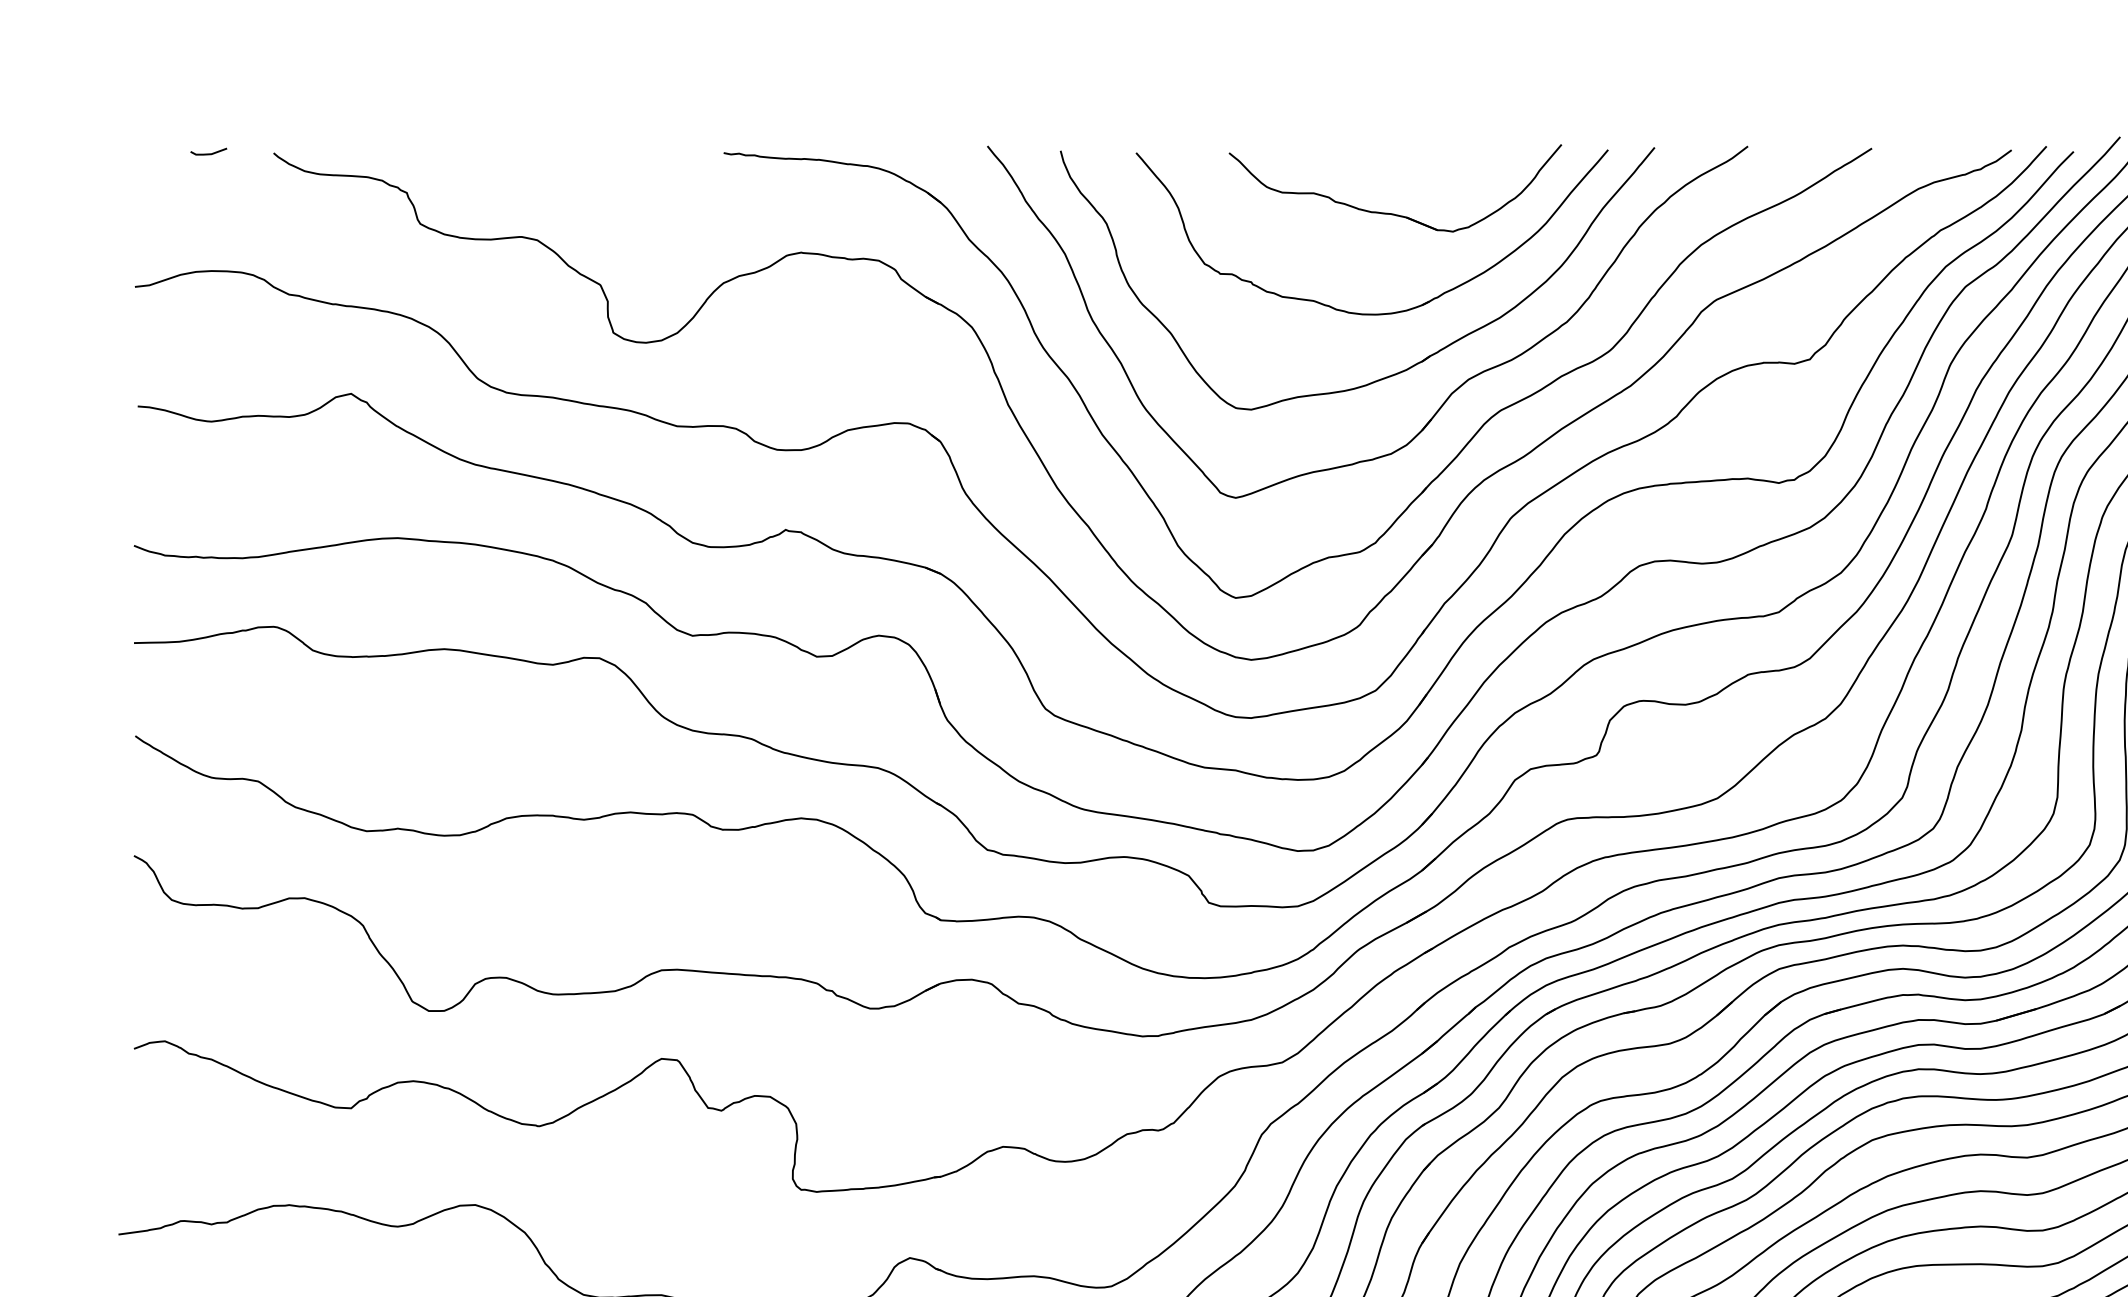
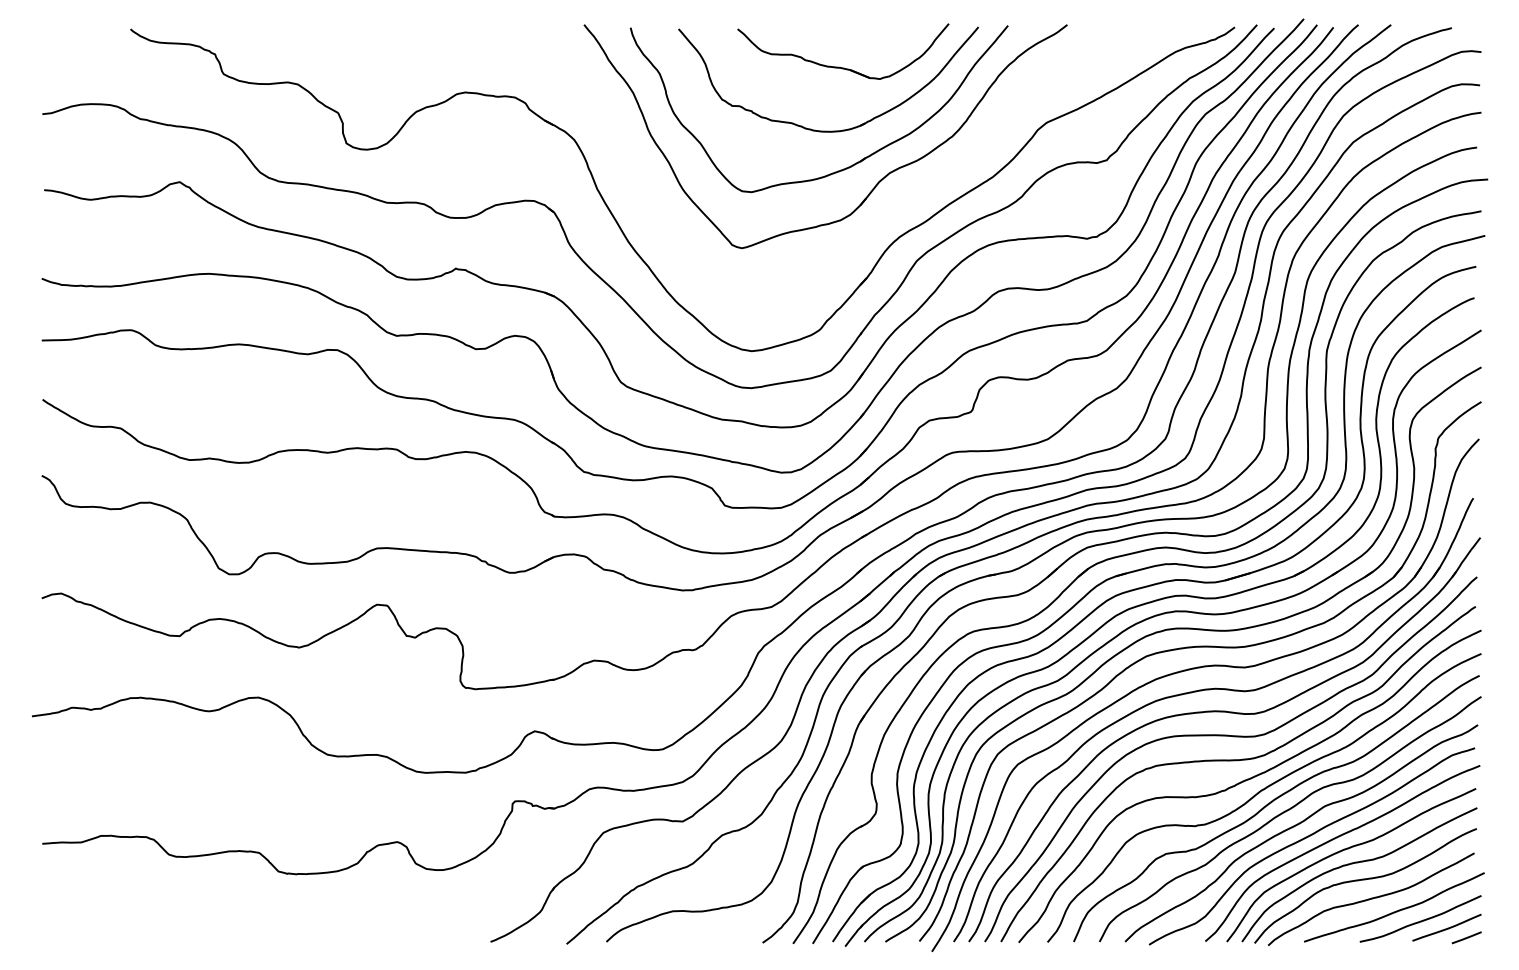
line: (207, 153) -> (88, 29), removed
part: (1427, 484) -> (863, 239), removed

